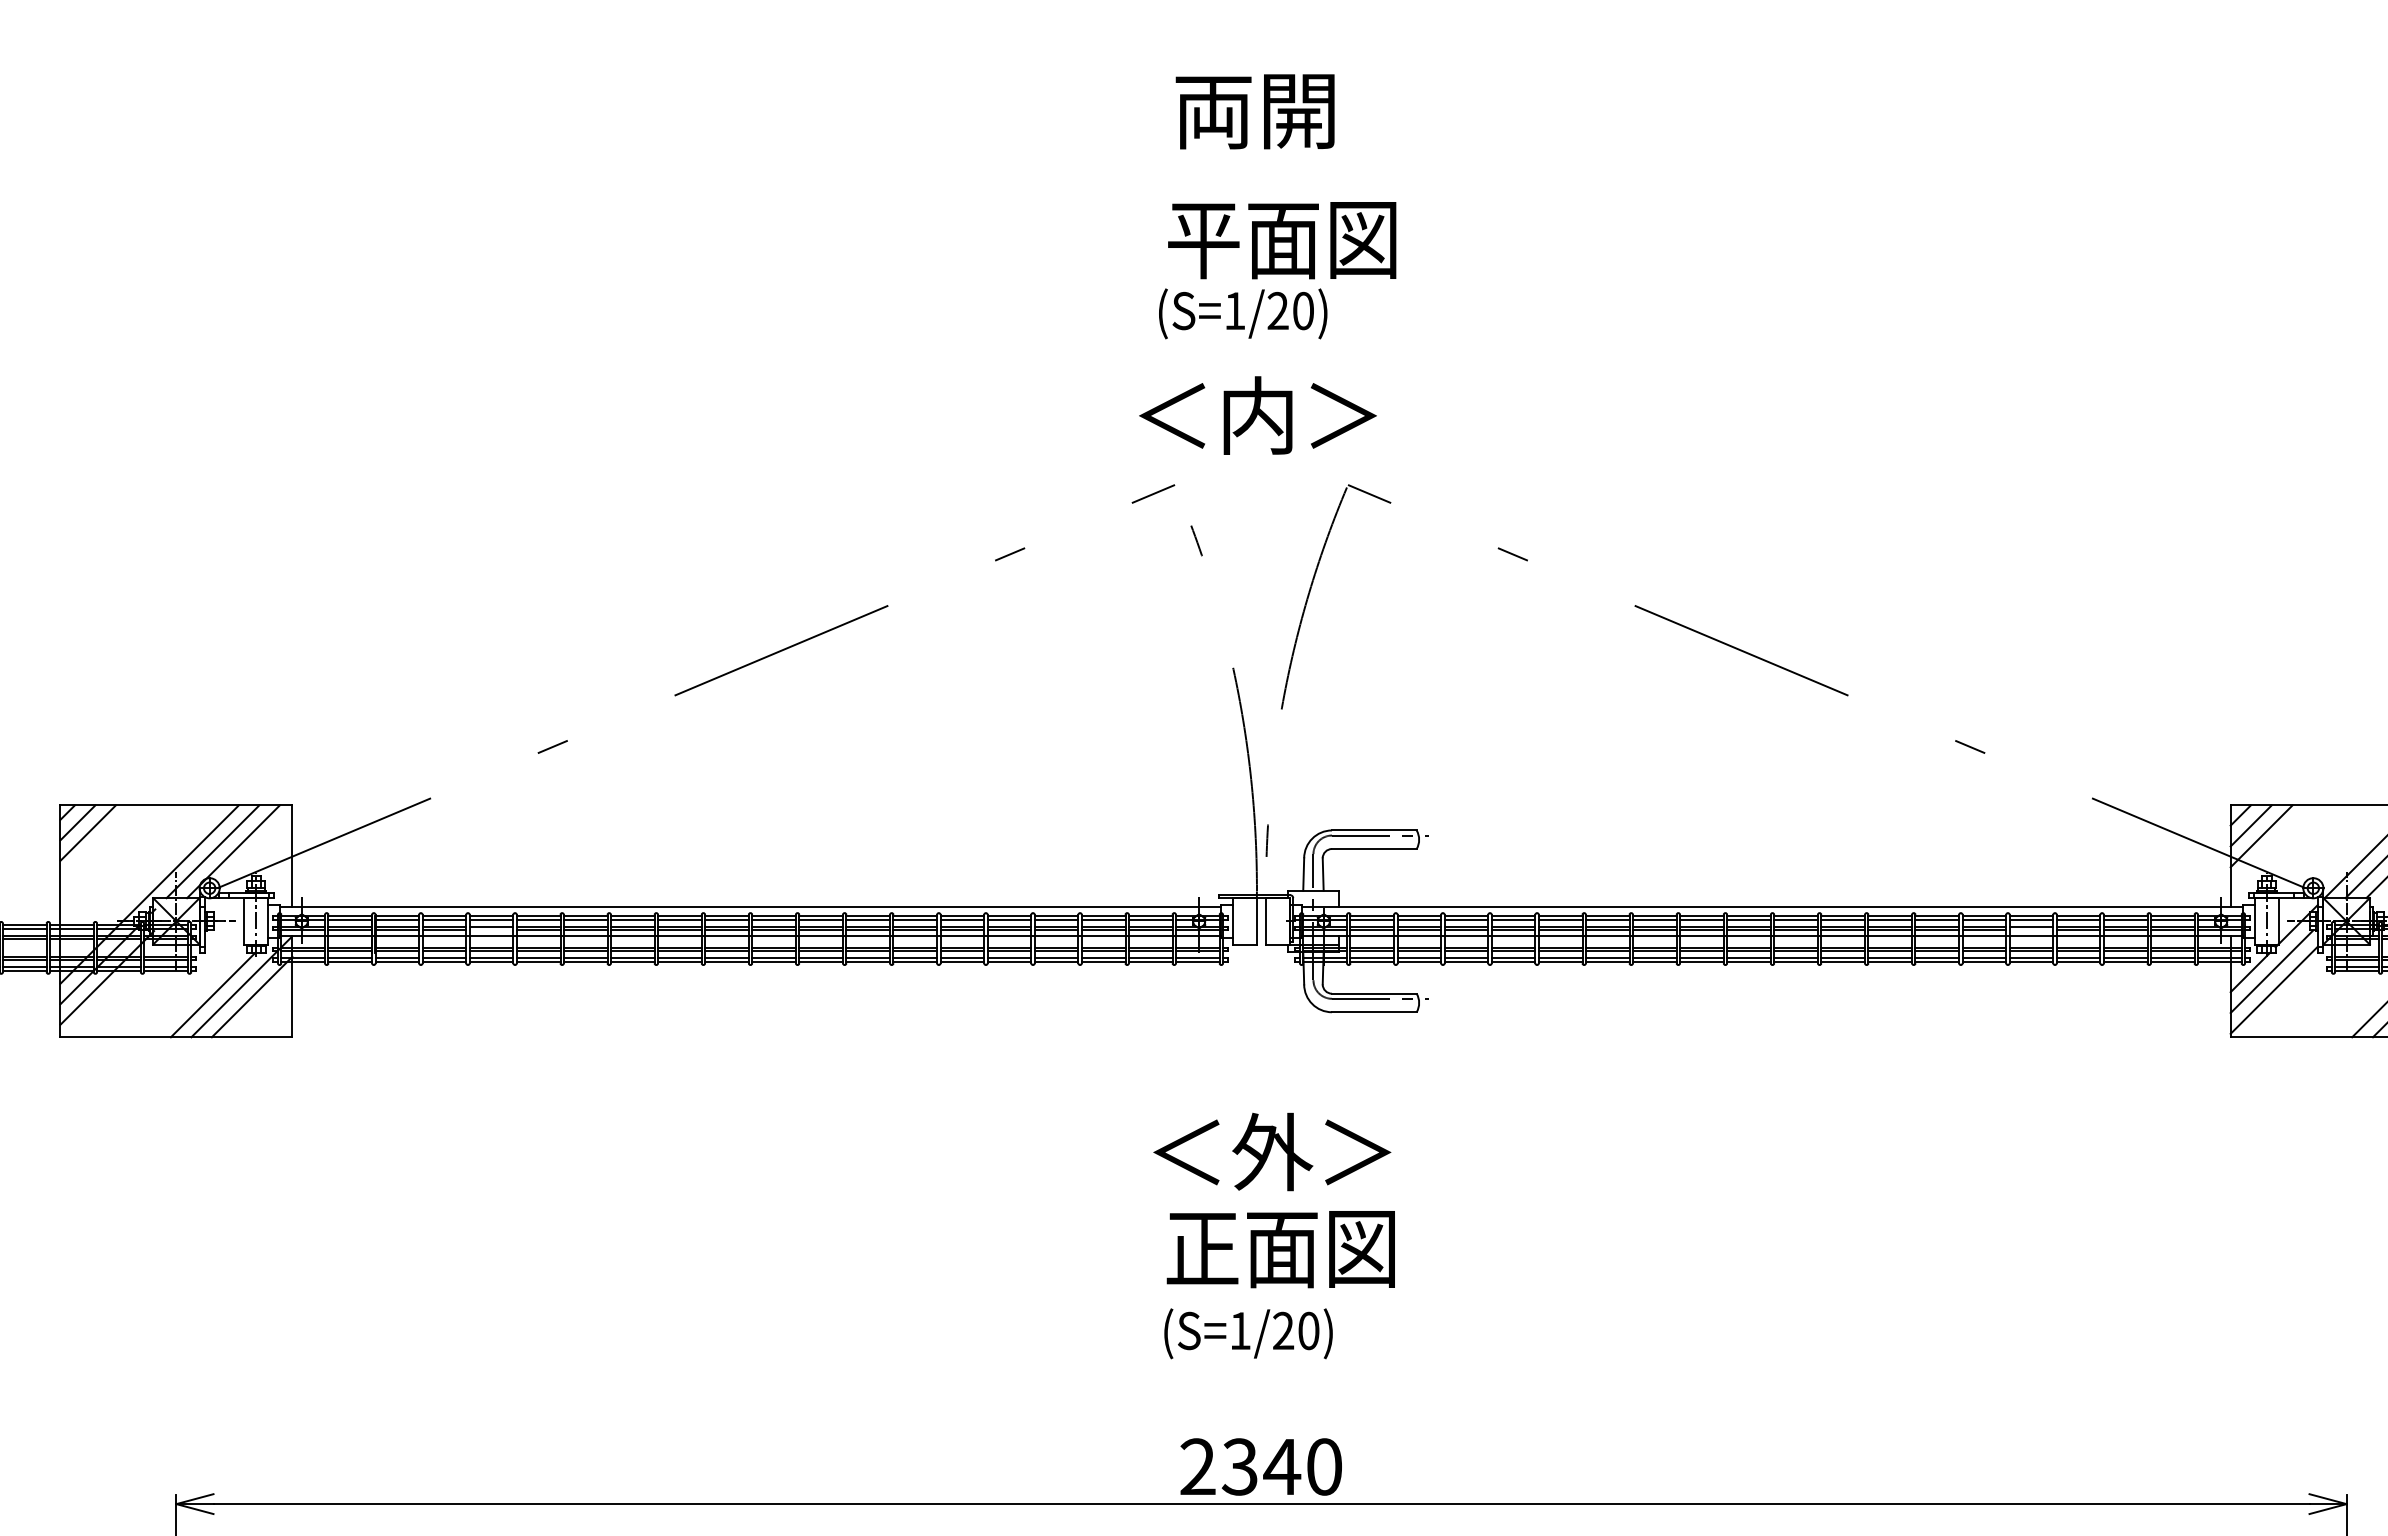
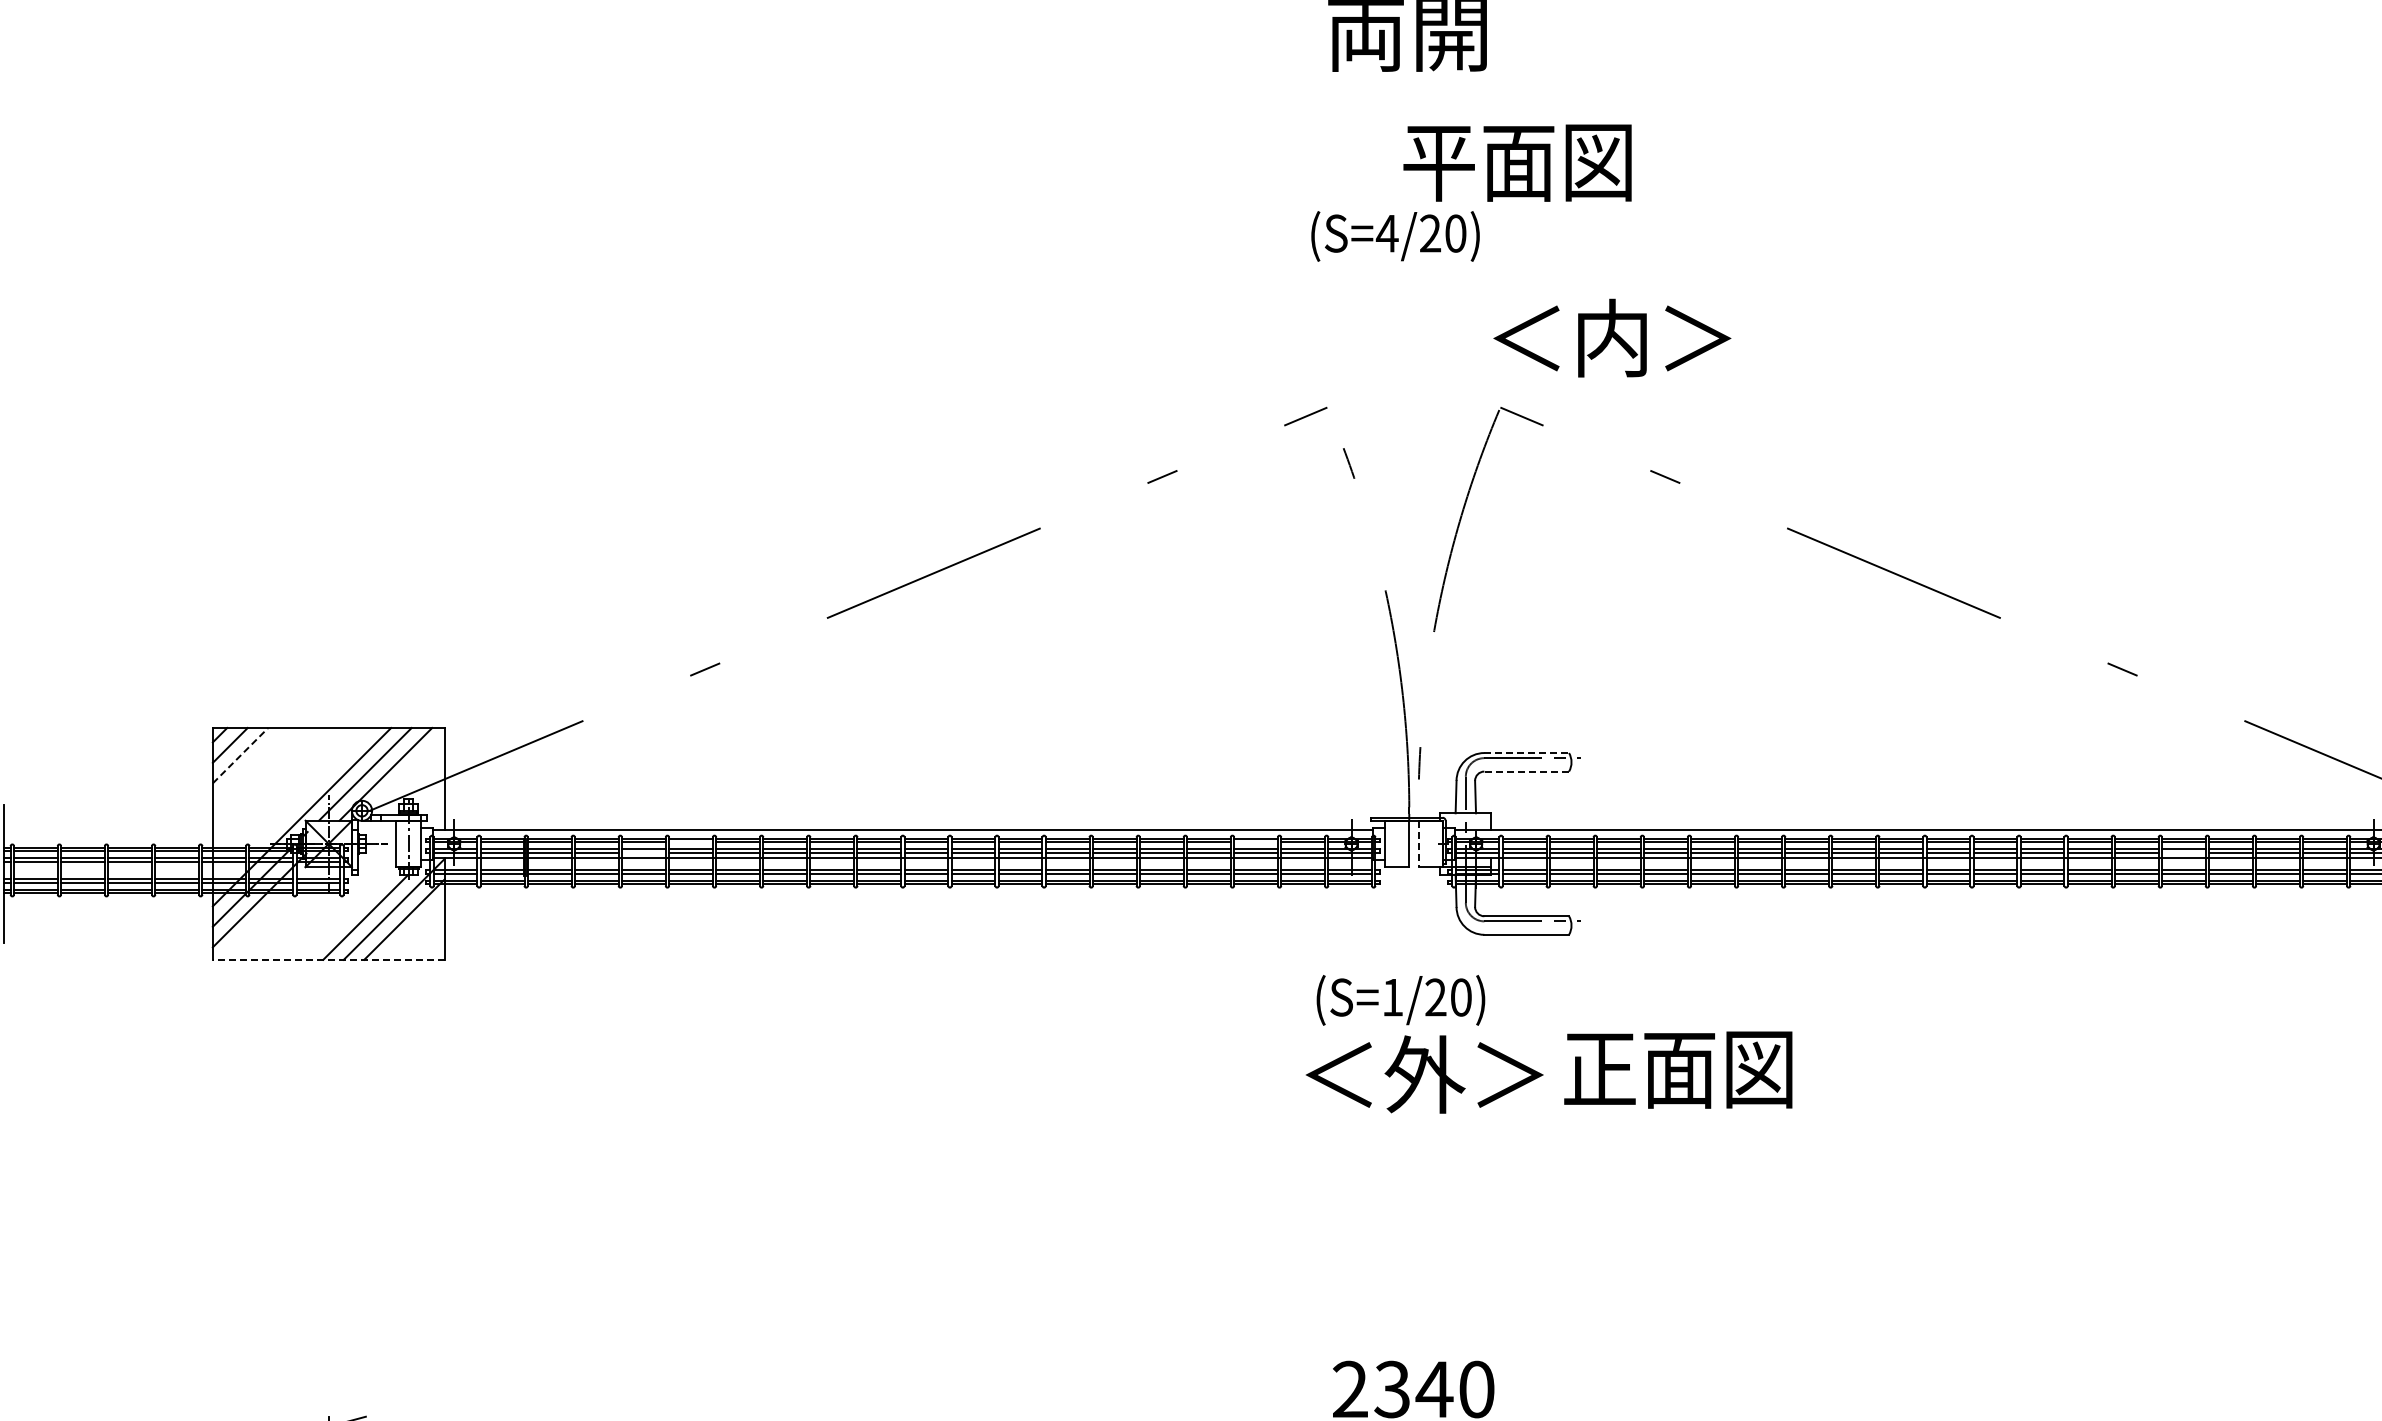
text: (1282, 240) -> (1517, 163), moved
text: (1234, 310) -> (1386, 233), (S=1/20) -> (S=4/20)
text: (1257, 415) -> (1611, 338), moved
line: (1374, 830) -> (1526, 753), solid -> dashed
line: (88, 832) -> (240, 755), solid -> dashed
line: (1373, 849) -> (1525, 772), solid -> dashed
line: (538, 919) -> (690, 842), removed
line: (1103, 919) -> (1255, 842), removed
line: (1266, 921) -> (1418, 844), solid -> dashed
line: (176, 1037) -> (328, 960), solid -> dashed
text: (1280, 1249) -> (1677, 1070), moved
text: (1248, 1333) -> (1400, 1000), moved

